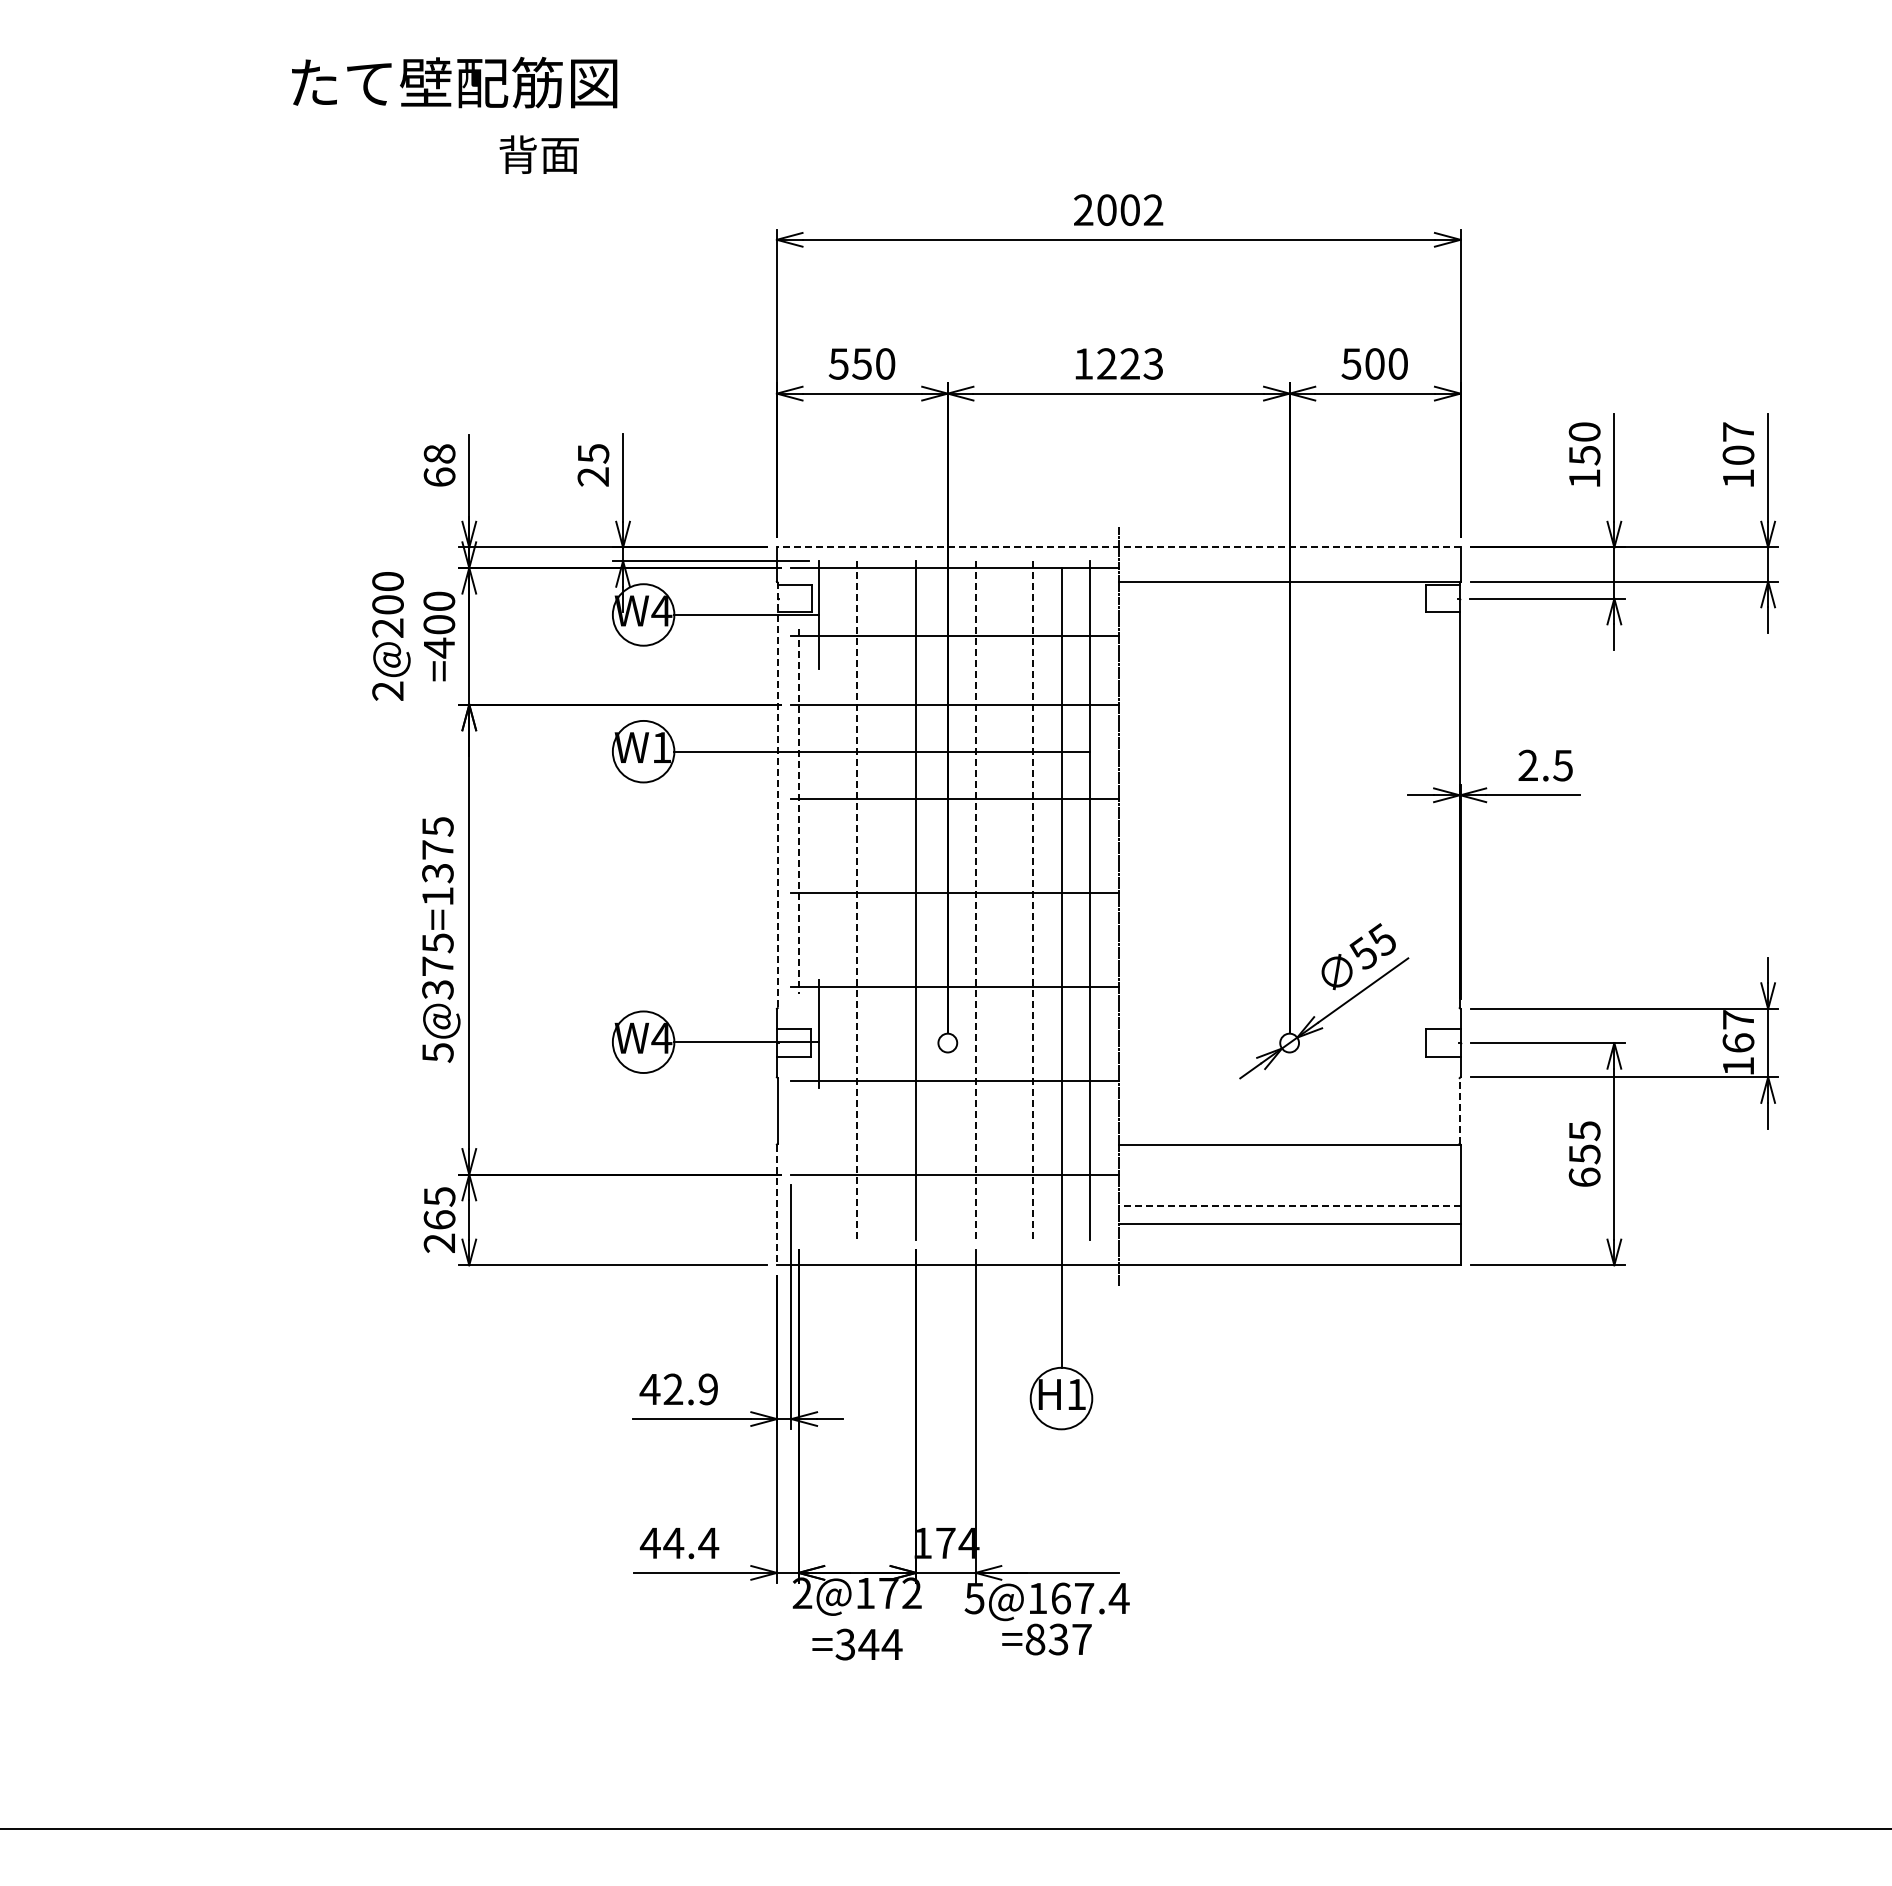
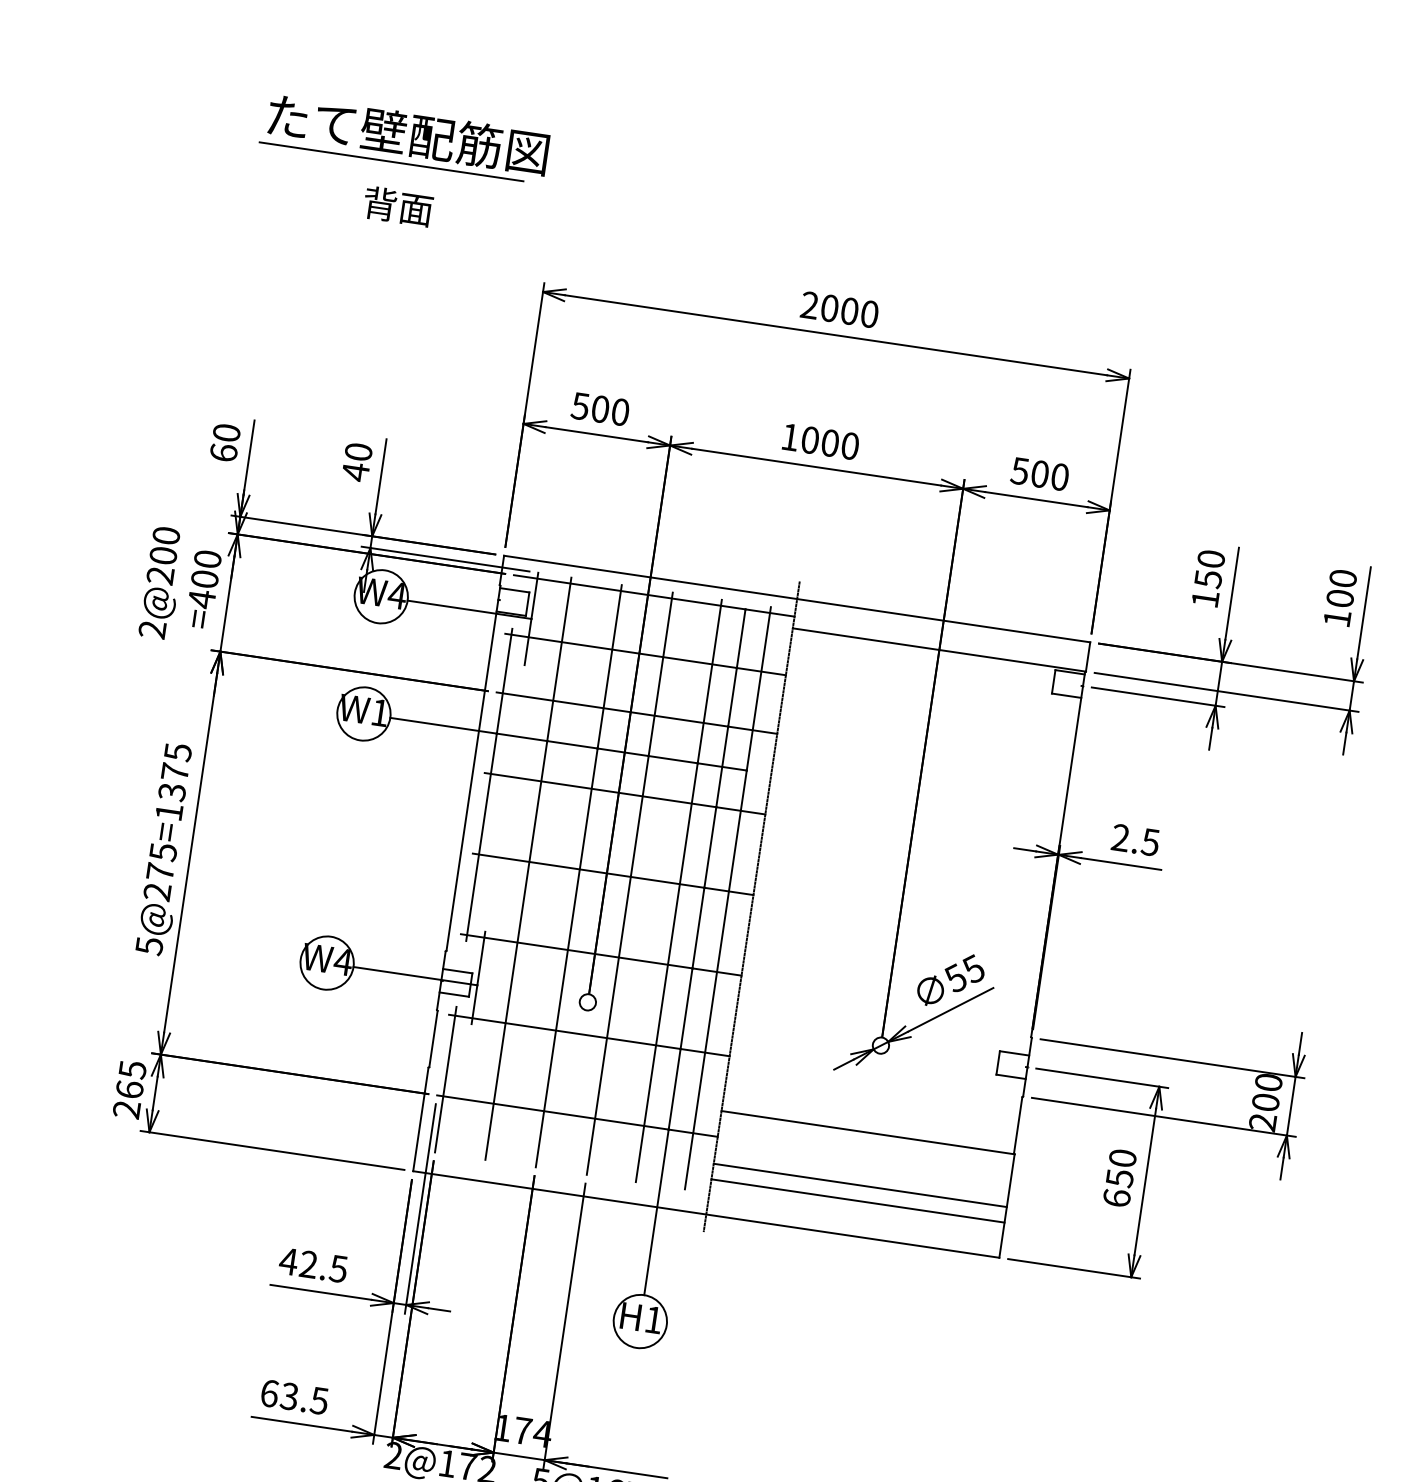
text: (454, 82) -> (408, 134), moved
line: (581, 116) -> (391, 161), added
text: (538, 154) -> (397, 206), moved
text: (1153, 210) -> (869, 314), 2002 -> 2000
text: (861, 363) -> (599, 408), 550 -> 500
text: (1130, 363) -> (830, 442), 1223 -> 1000
text: (1738, 431) -> (1343, 578), 107 -> 100
text: (439, 453) -> (226, 432), 68 -> 60
text: (593, 465) -> (357, 462), 25 -> 40
line: (1118, 547) -> (796, 599), dashed -> solid
line: (777, 795) -> (473, 768), dashed -> solid
line: (798, 812) -> (489, 785), dashed -> solid
line: (857, 901) -> (528, 869), dashed -> solid
line: (975, 901) -> (629, 884), dashed -> solid
line: (1032, 901) -> (678, 891), dashed -> solid
text: (437, 989) -> (157, 891), 5@375=1375 -> 5@275=1375
text: (1738, 1042) -> (1265, 1101), 167 -> 200
line: (1459, 1110) -> (1018, 1124), dashed -> solid
text: (1584, 1131) -> (1122, 1158), 655 -> 650
line: (798, 1155) -> (445, 1079), added
line: (776, 1205) -> (420, 1119), dashed -> solid
line: (1289, 1206) -> (860, 1185), dashed -> solid
text: (707, 1389) -> (337, 1268), 42.9 -> 42.5
text: (679, 1543) -> (294, 1397), 44.4 -> 63.5

